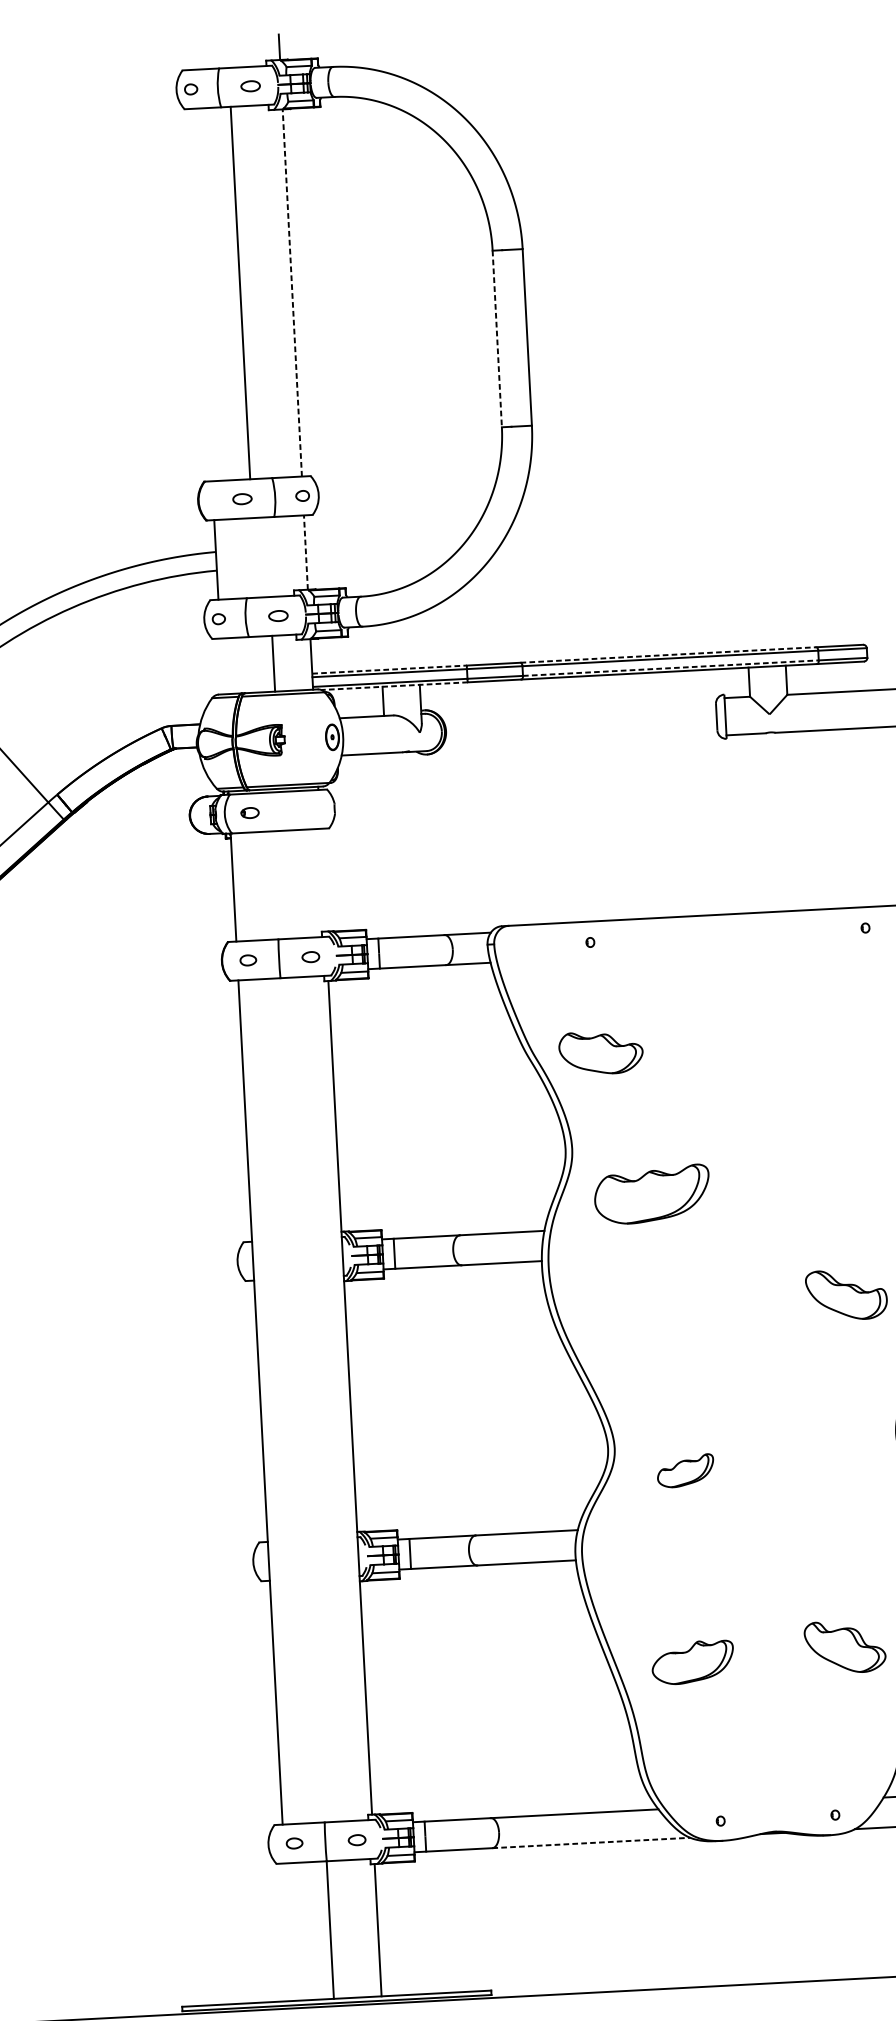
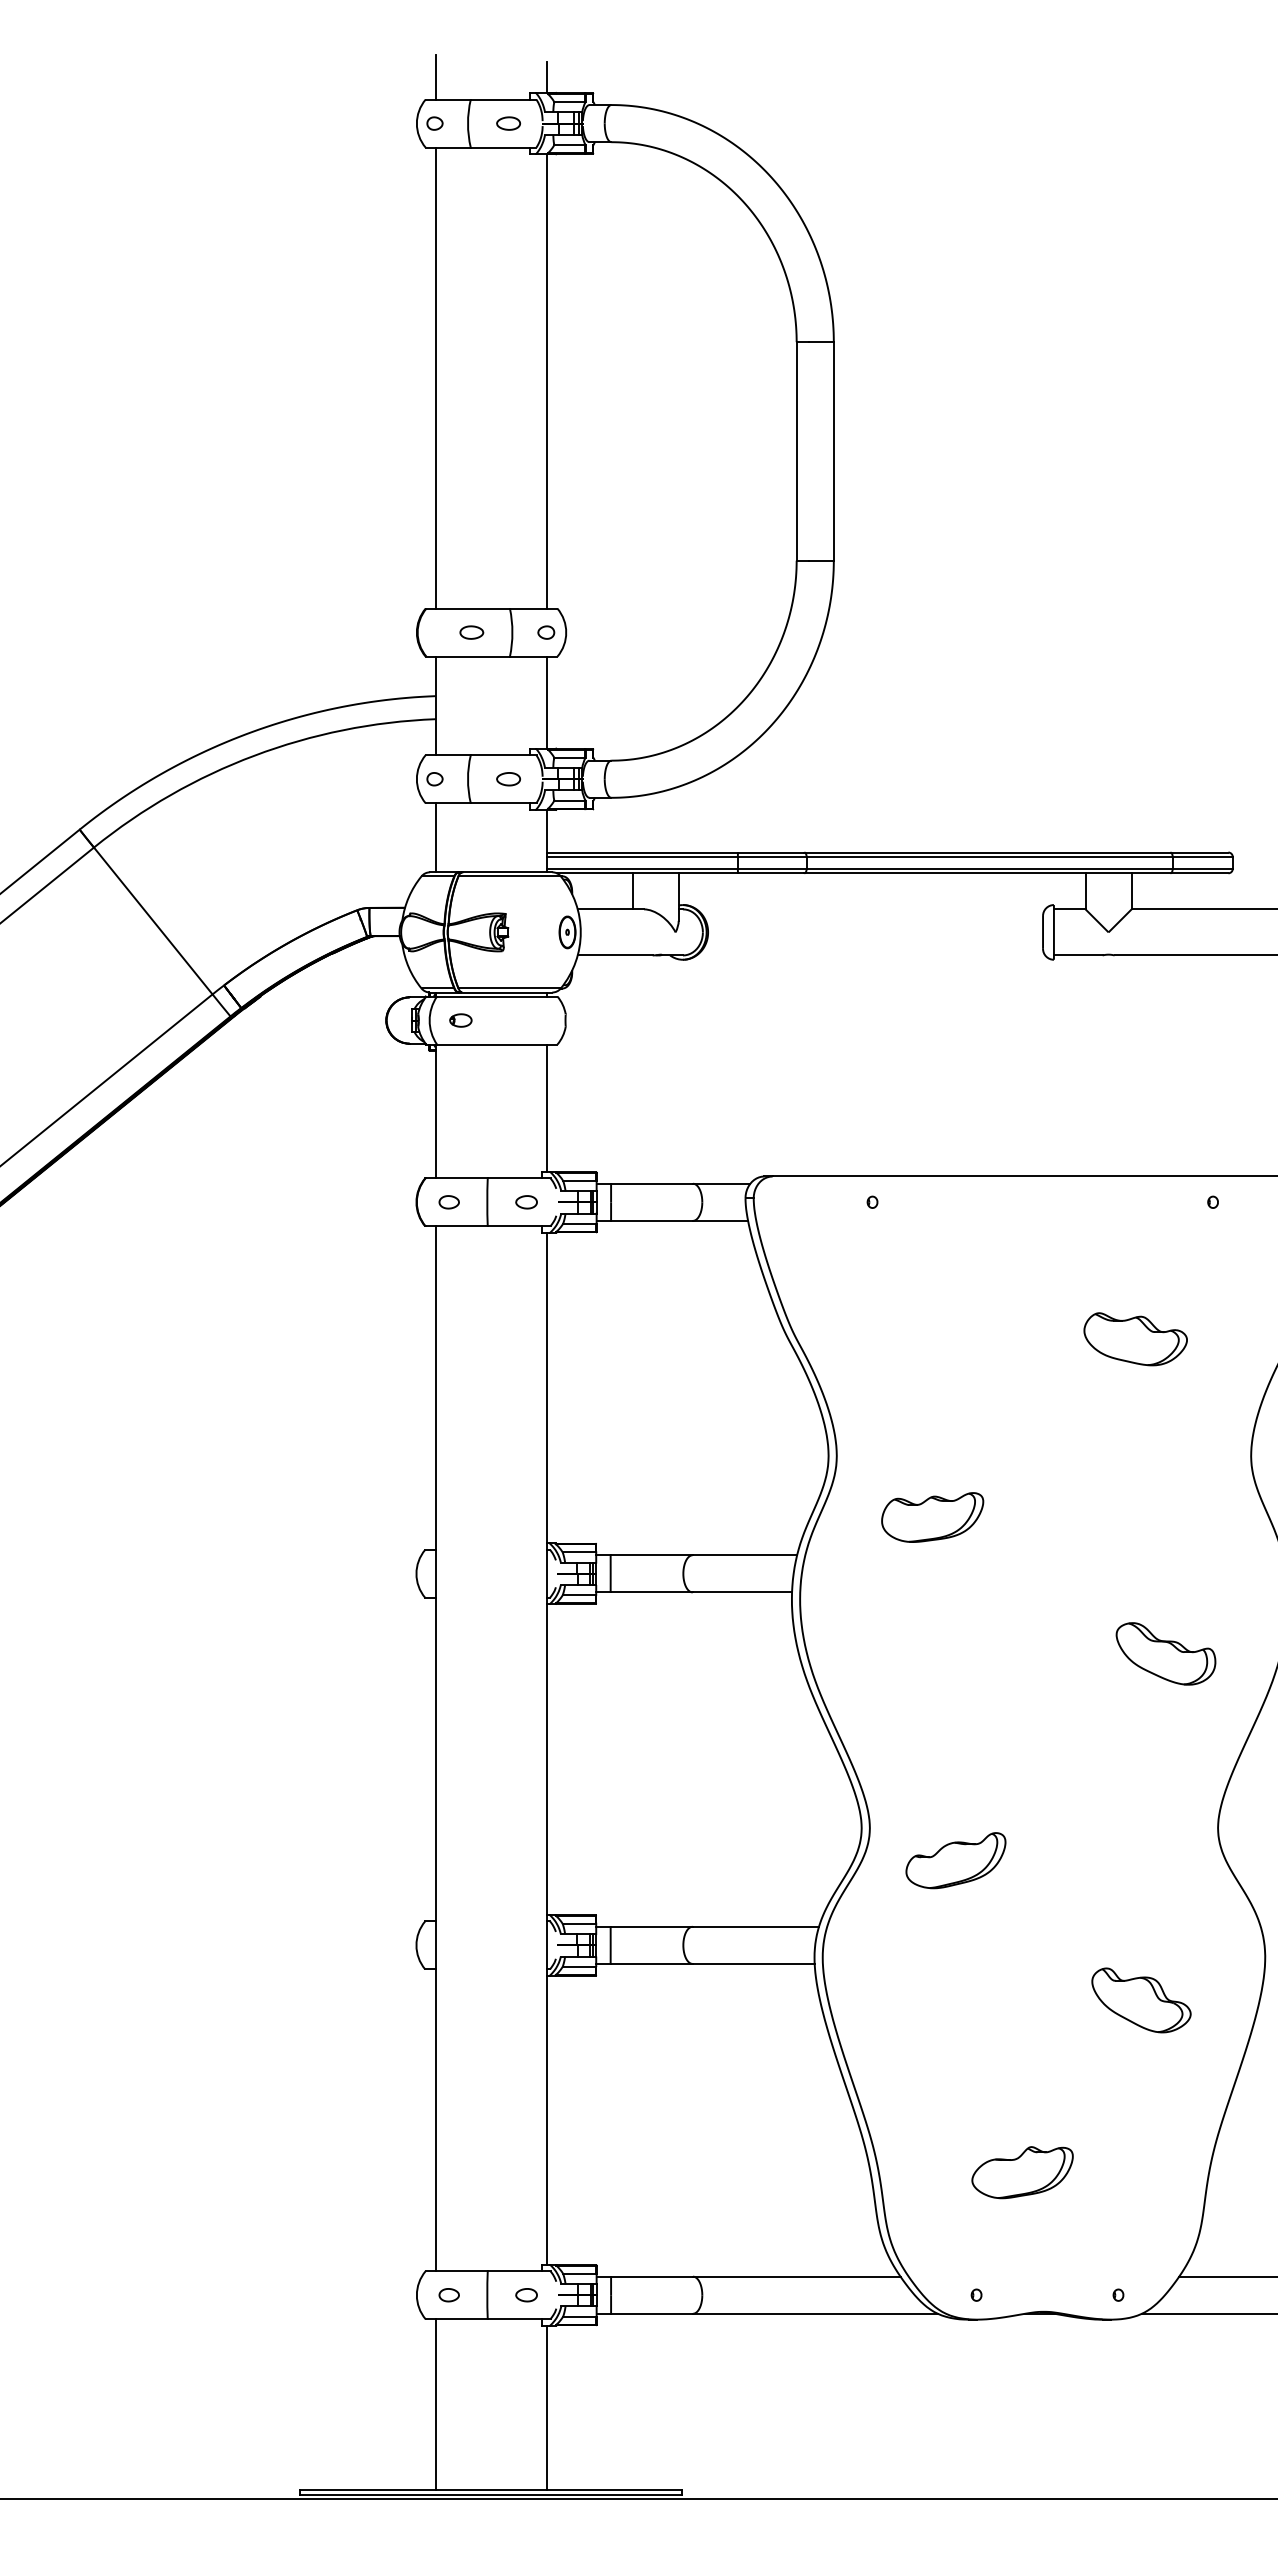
line: (189, 51) -> (435, 76), added
line: (240, 292) -> (435, 377), moved
line: (292, 292) -> (546, 380), dashed -> solid
line: (497, 339) -> (796, 451), dashed -> solid
line: (305, 552) -> (546, 702), dashed -> solid
line: (668, 654) -> (987, 852), dashed -> solid
line: (273, 663) -> (435, 837), moved
line: (671, 667) -> (990, 868), dashed -> solid
line: (389, 669) -> (642, 852), dashed -> solid
line: (394, 686) -> (647, 873), dashed -> solid
line: (322, 879) -> (546, 1107), added
part: (600, 1053) -> (1135, 1339), moved
part: (652, 1194) -> (932, 1517), size x0.71
part: (685, 1470) -> (955, 1860), size x1.43
part: (845, 1647) -> (1141, 2000), moved
part: (692, 1662) -> (1022, 2172), moved
line: (591, 1842) -> (815, 2313), dashed -> solid
line: (330, 1930) -> (435, 2404), moved

